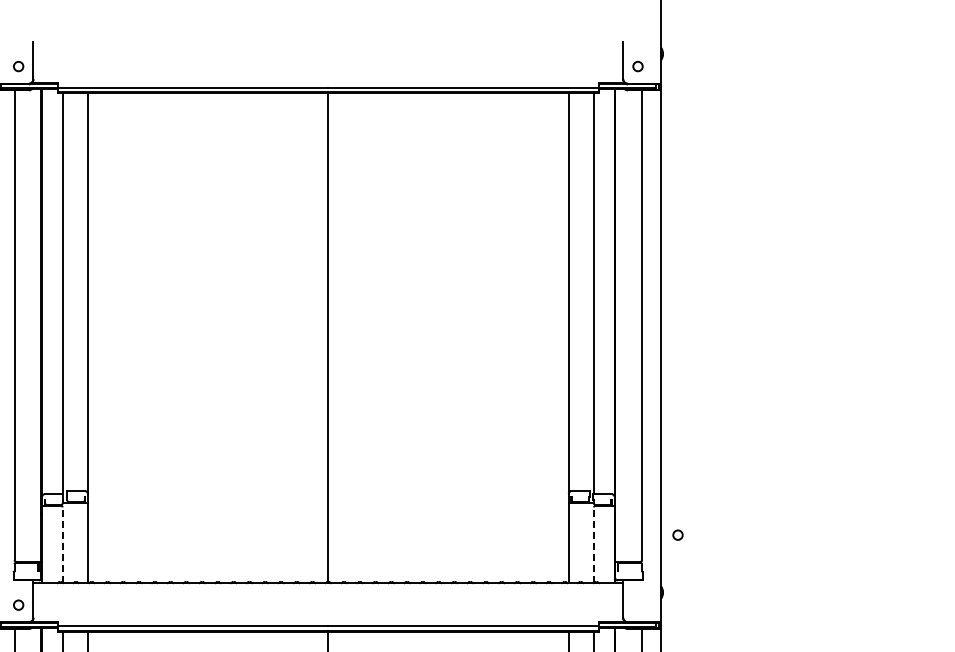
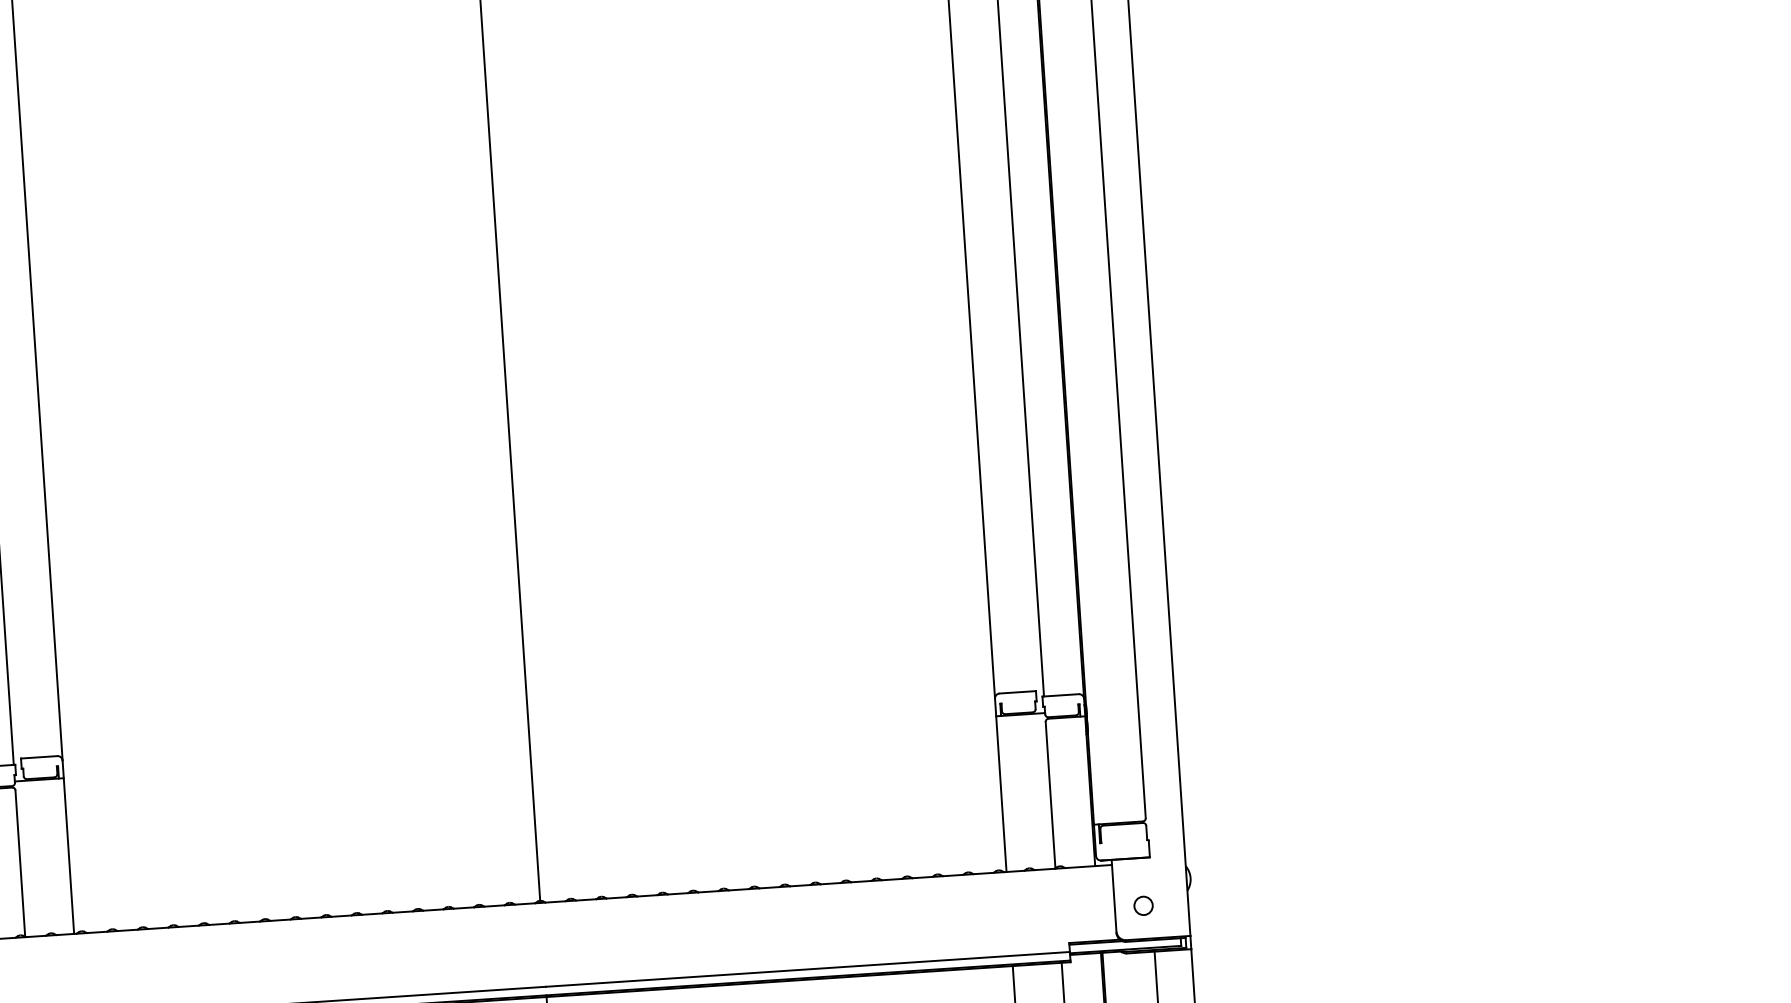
circle: (677, 534) -> (1142, 904), moved
line: (62, 545) -> (20, 864), dashed -> solid
line: (594, 545) -> (1051, 795), dashed -> solid

